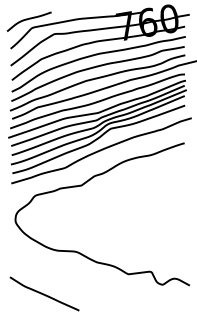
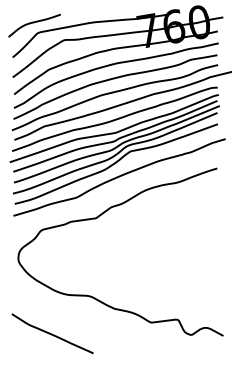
curve: (44, 293) -> (52, 333), moved

